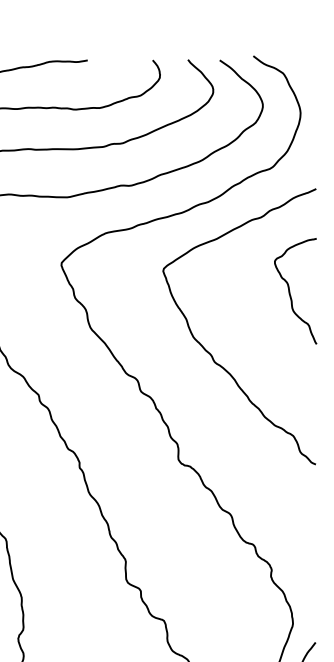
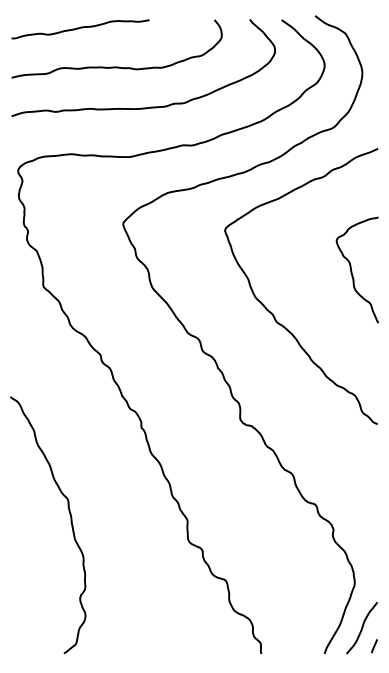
curve: (290, 292) -> (352, 271), moved

